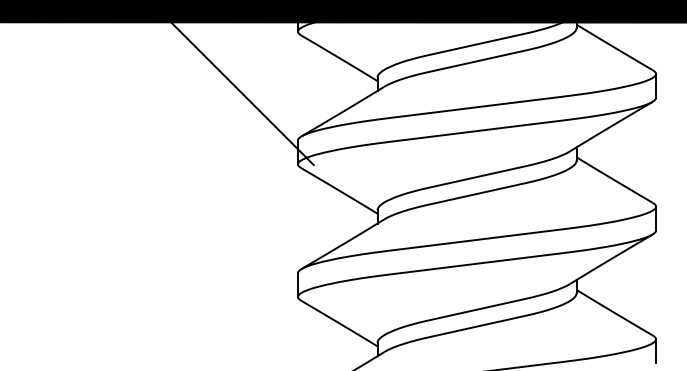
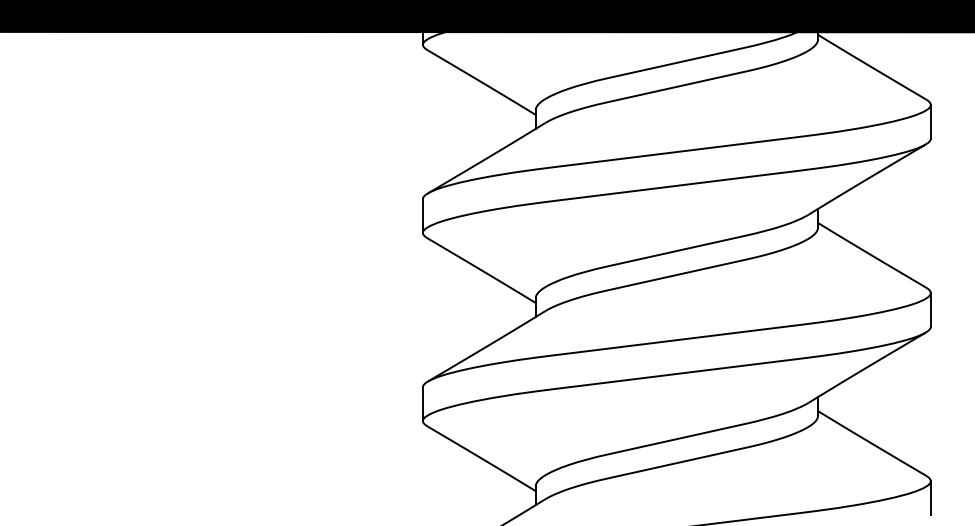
hatch: (239, 90) -> (339, 128), removed

